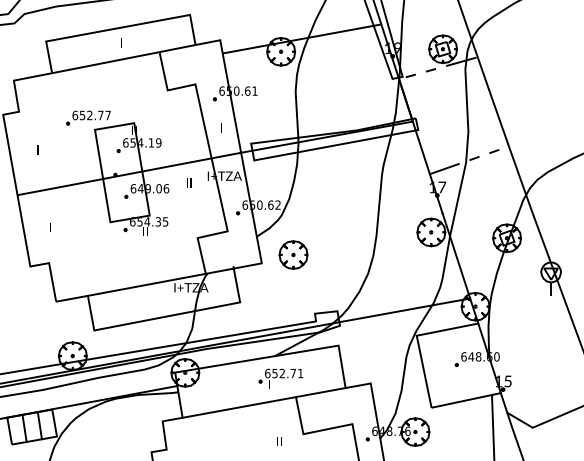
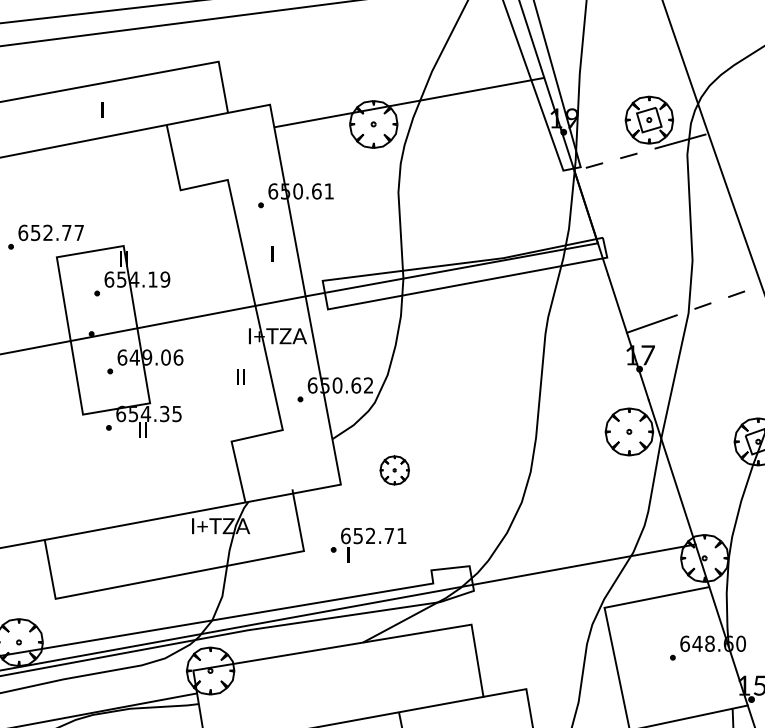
text: (189, 182) -> (241, 375), moved
part: (293, 254) -> (394, 469), size x0.6
part: (280, 378) -> (367, 544), moved

